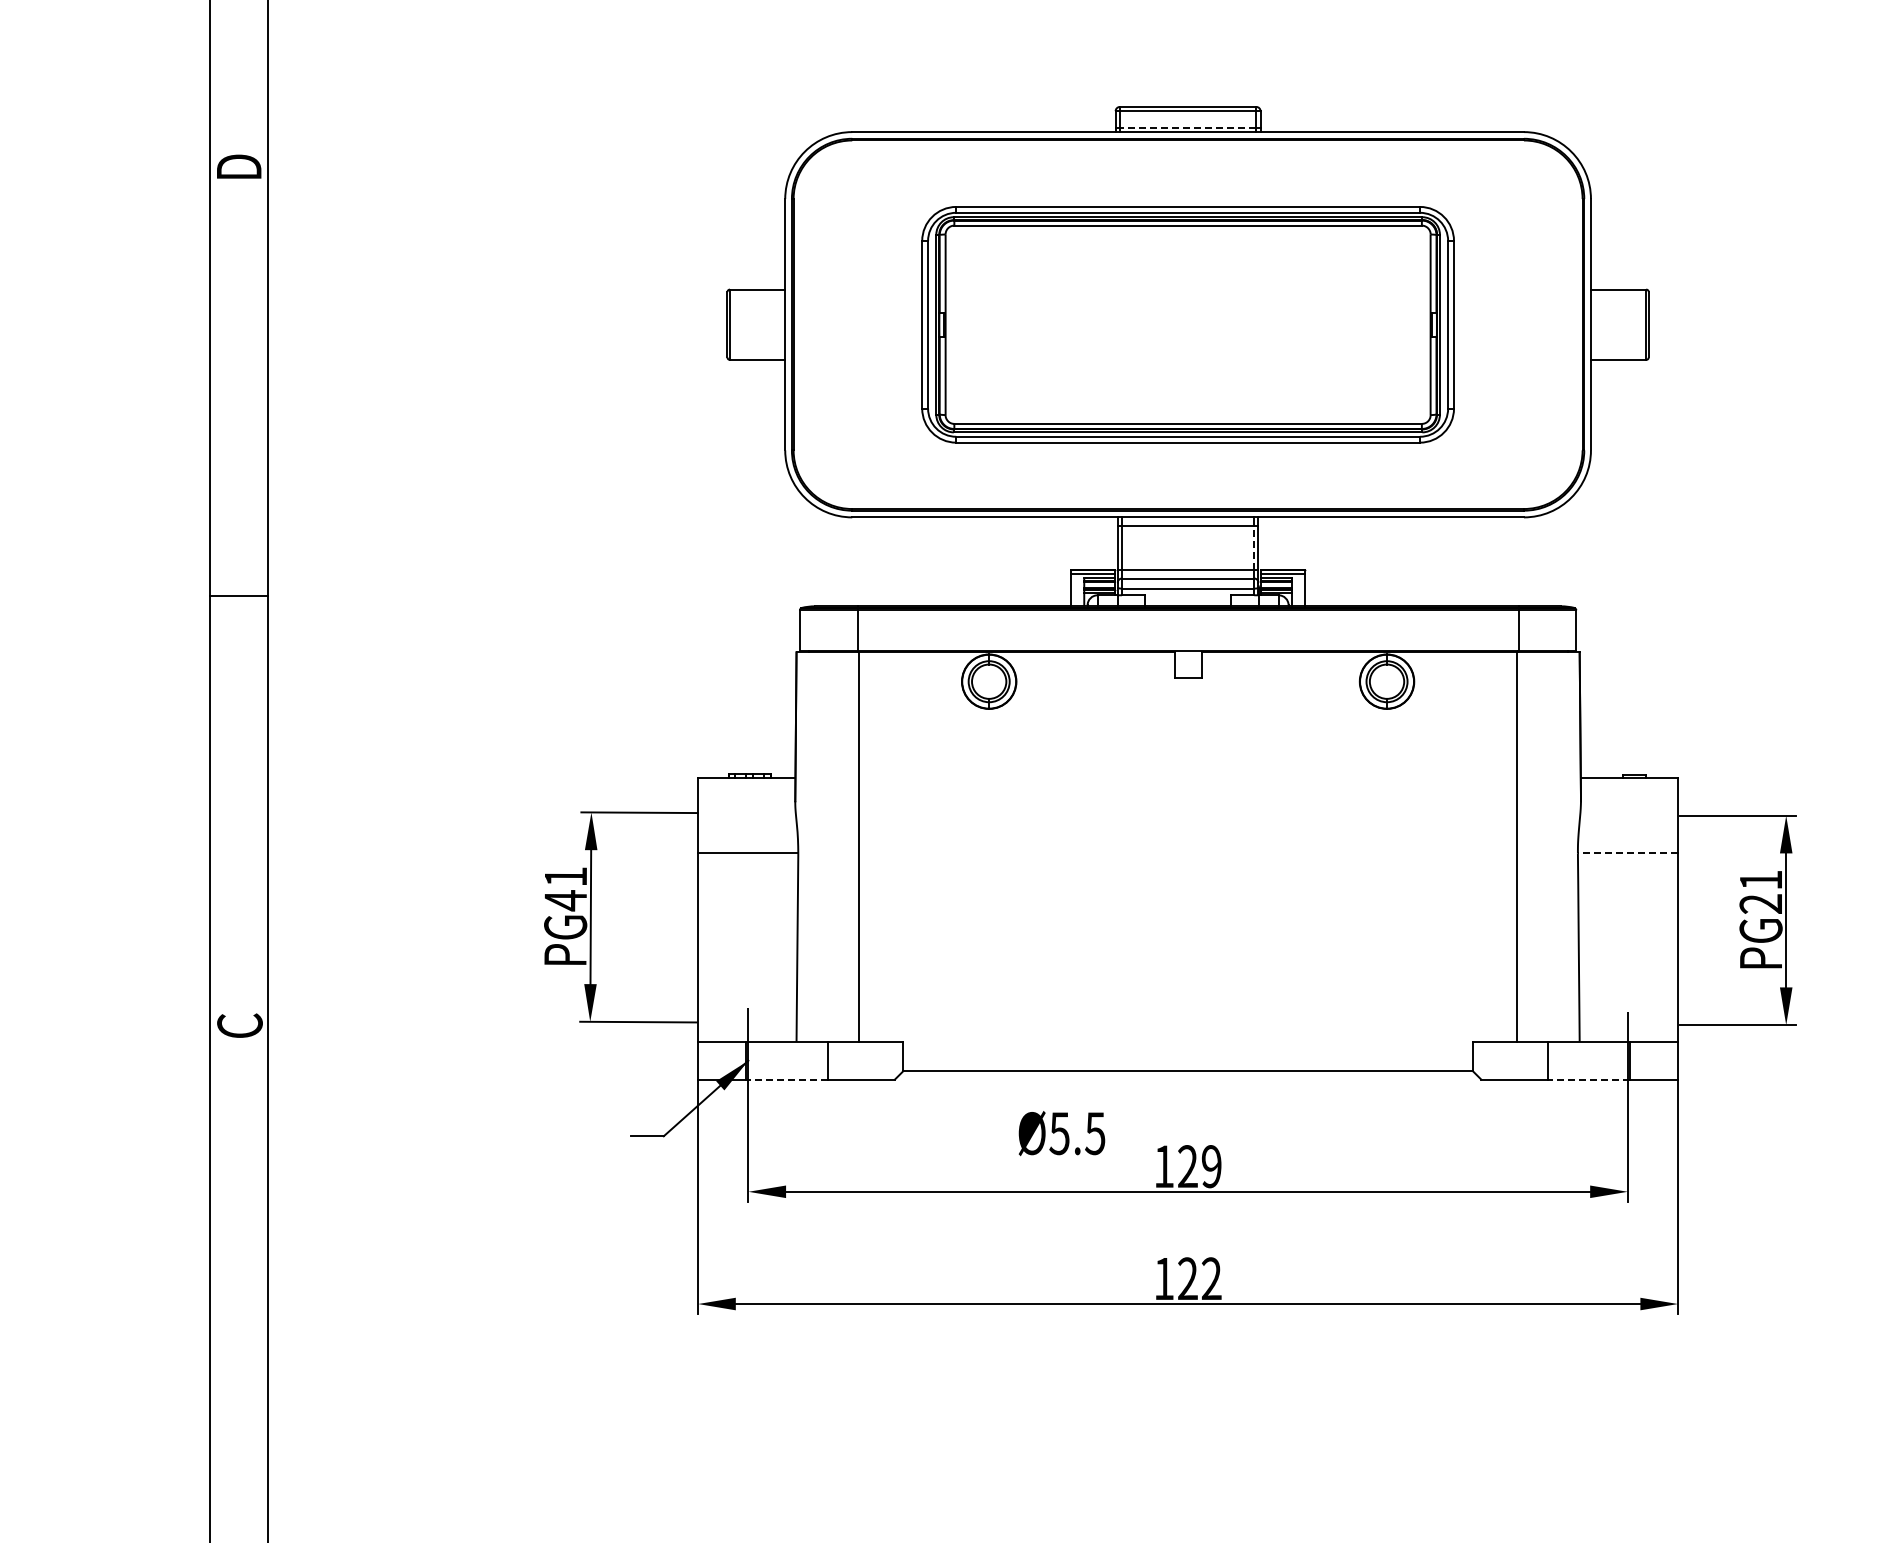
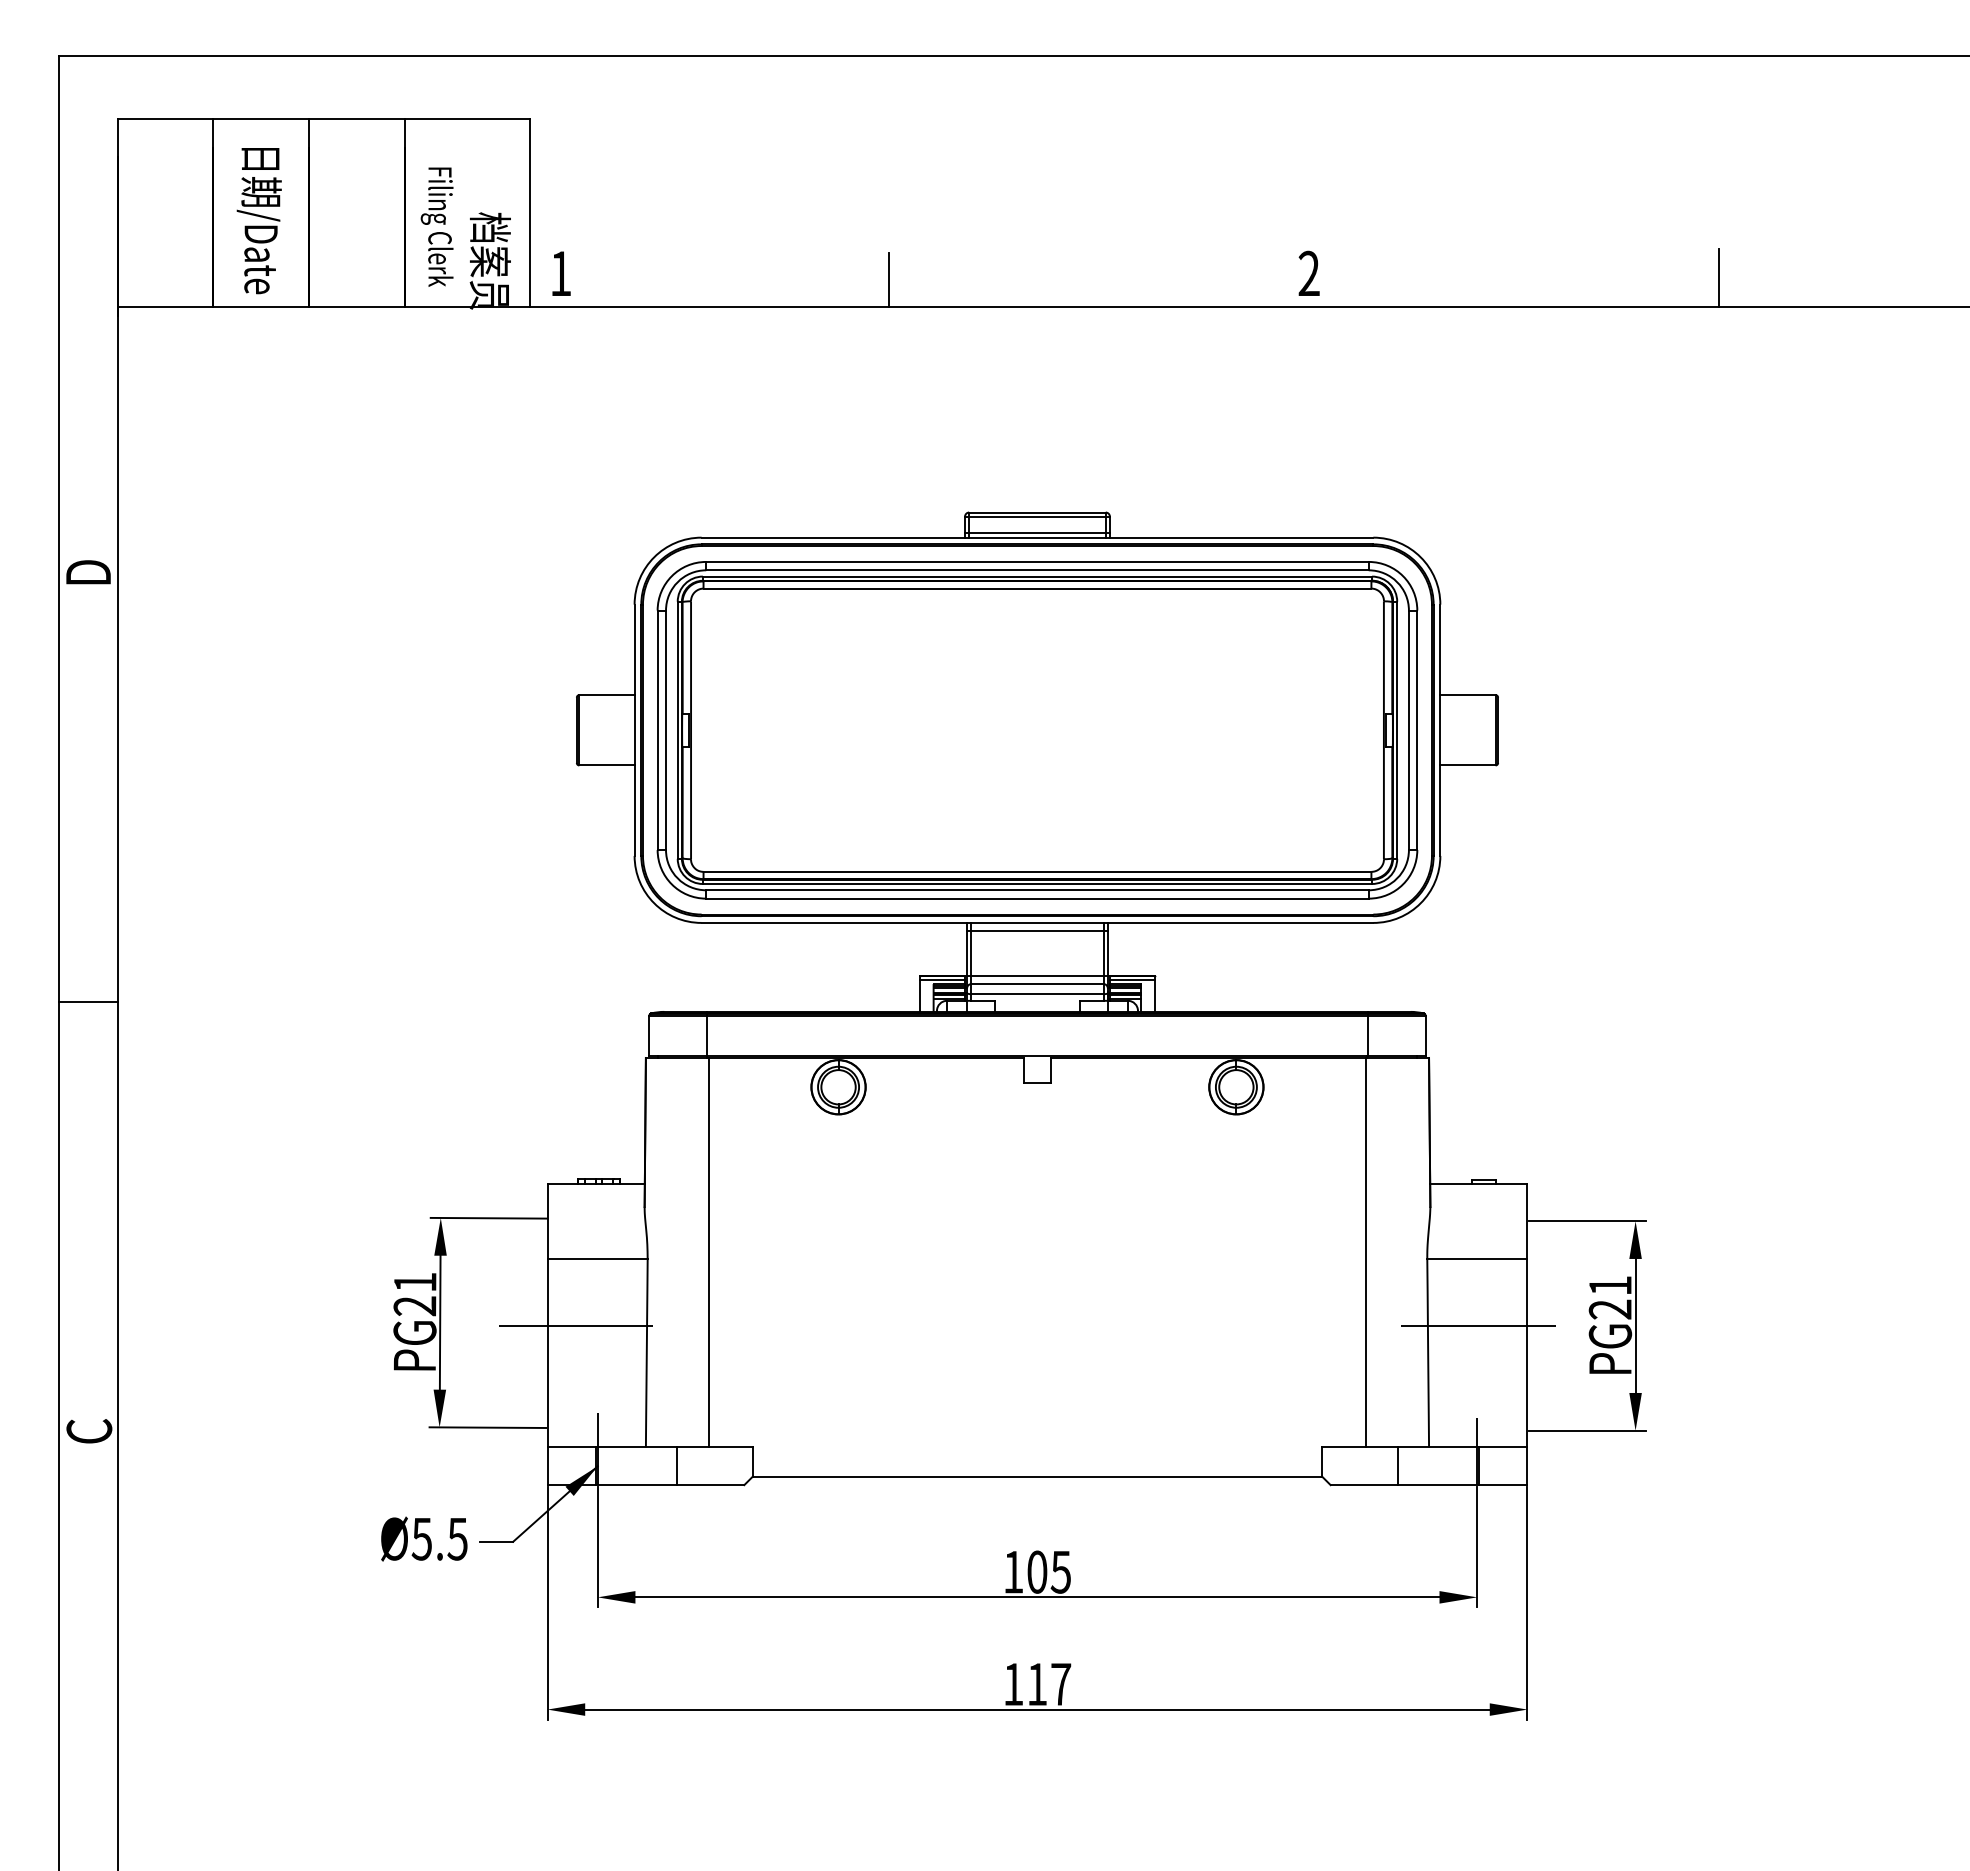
line: (1187, 127) -> (1036, 533), dashed -> solid
part: (1188, 324) -> (1037, 730), size x1.43
line: (1254, 547) -> (1103, 953), dashed -> solid
line: (1627, 852) -> (1476, 1258), dashed -> solid
text: (565, 900) -> (414, 1306), PG41 -> PG21
line: (726, 919) -> (575, 1325), added
line: (1629, 919) -> (1478, 1325), added
line: (787, 1079) -> (636, 1485), dashed -> solid
line: (1589, 1079) -> (1438, 1485), dashed -> solid
text: (1062, 1132) -> (424, 1538), moved
text: (1199, 1165) -> (1048, 1571), 129 -> 105
text: (1200, 1277) -> (1049, 1683), 122 -> 117

